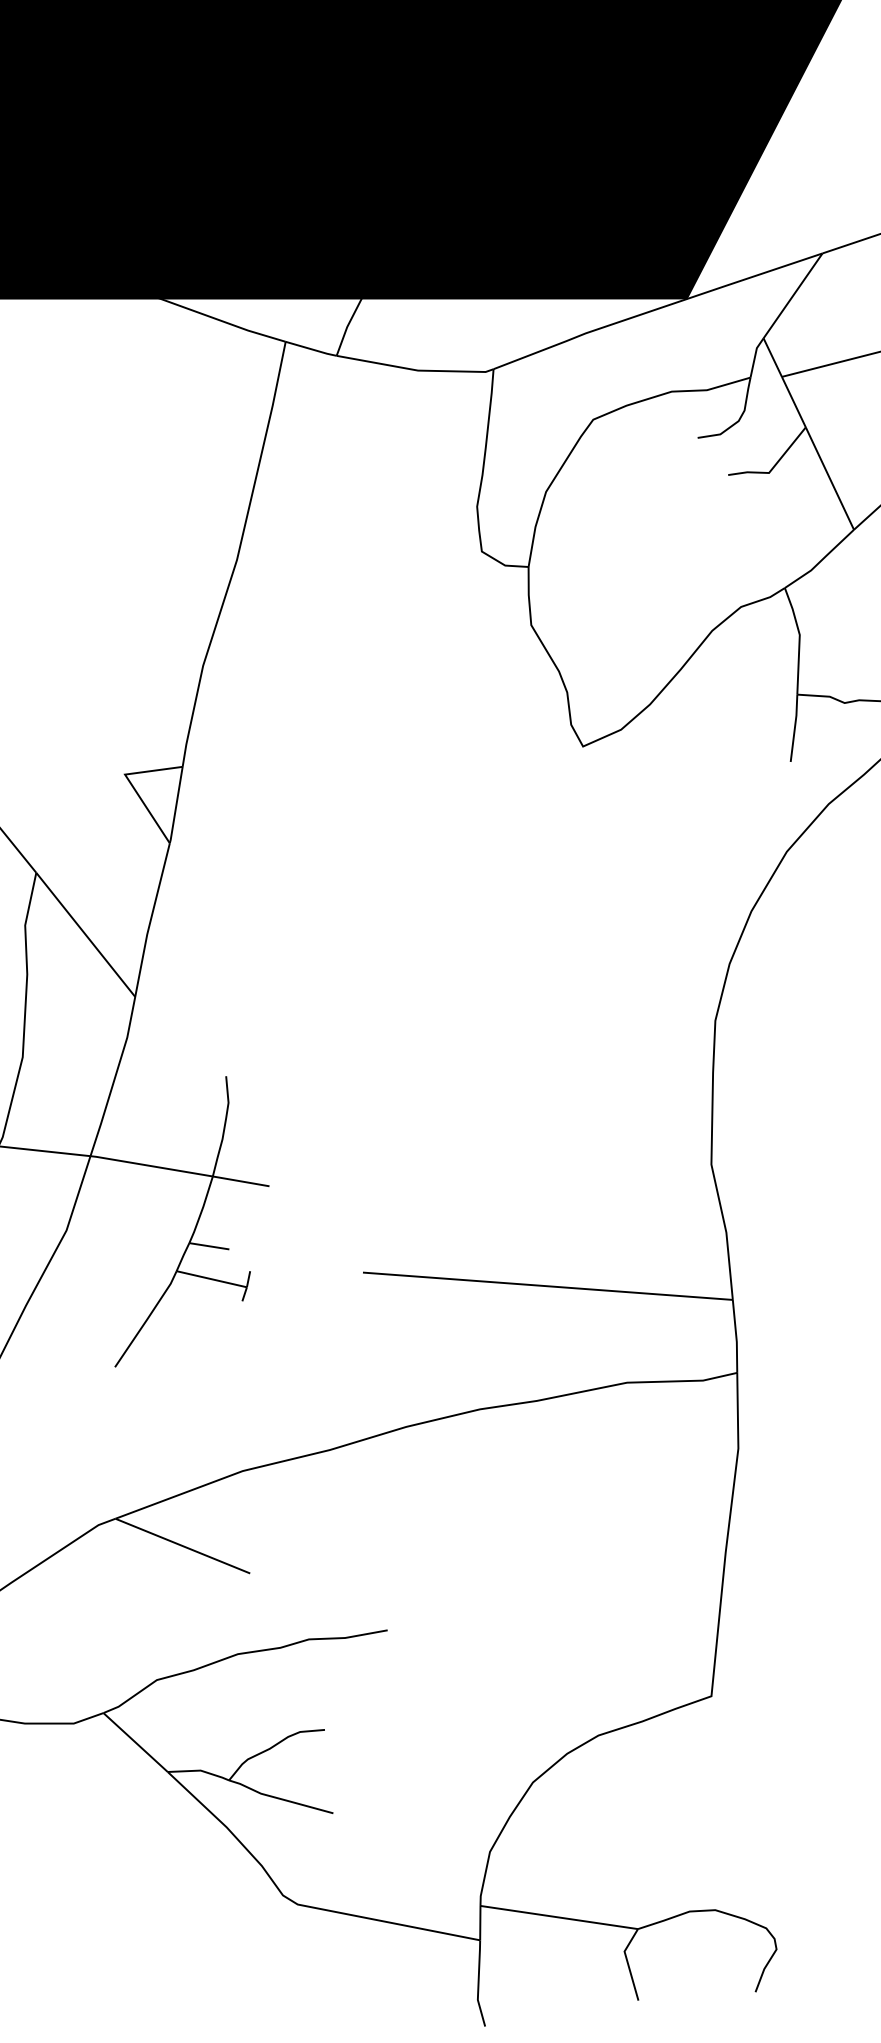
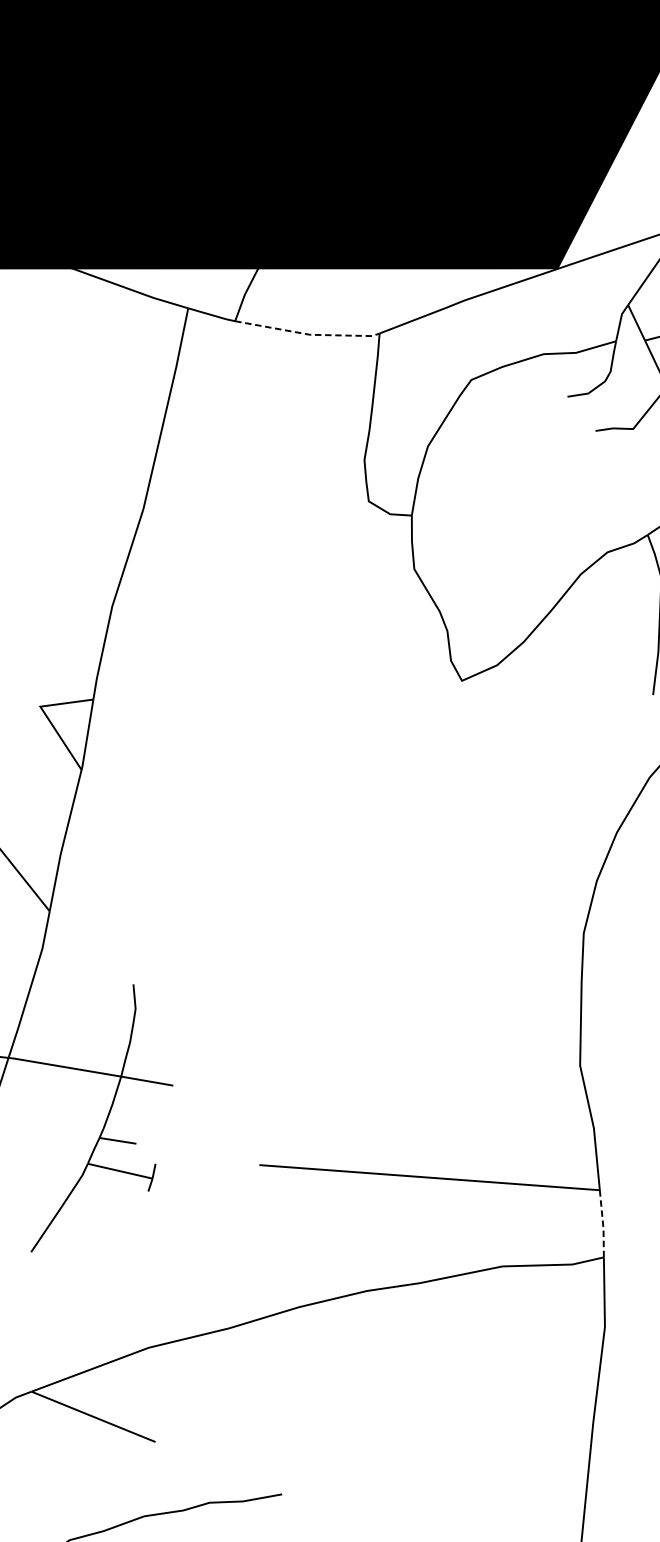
line: (416, 370) -> (308, 334), solid -> dashed
line: (736, 1337) -> (603, 1224), solid -> dashed

